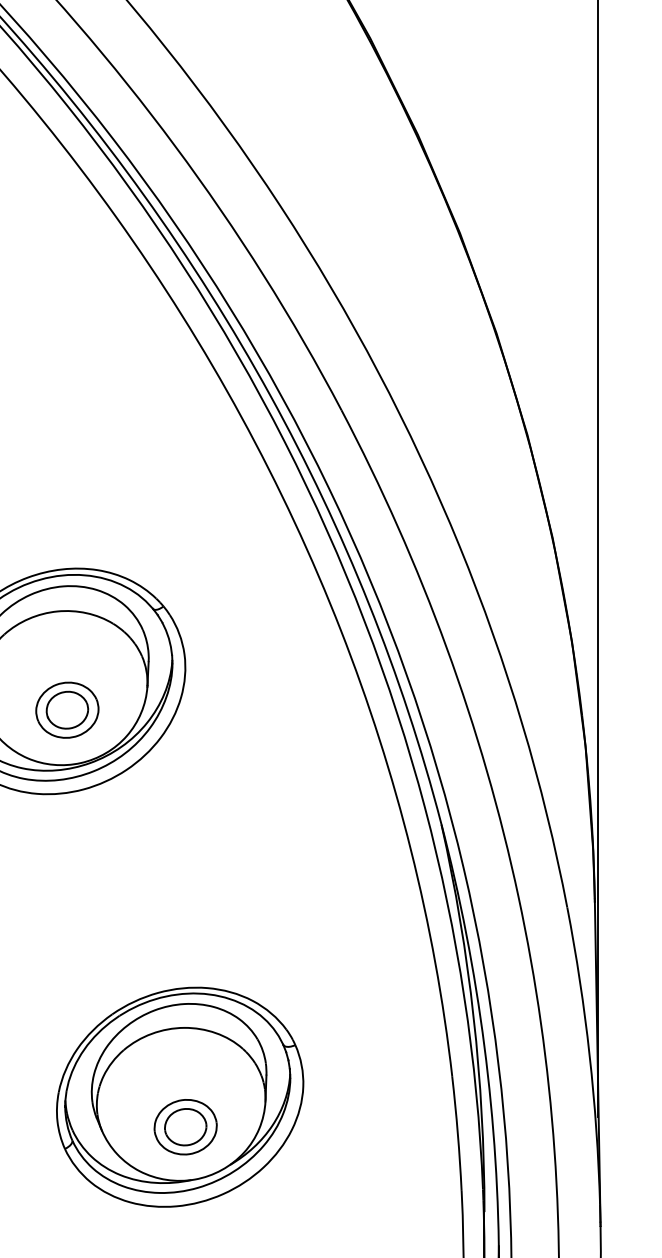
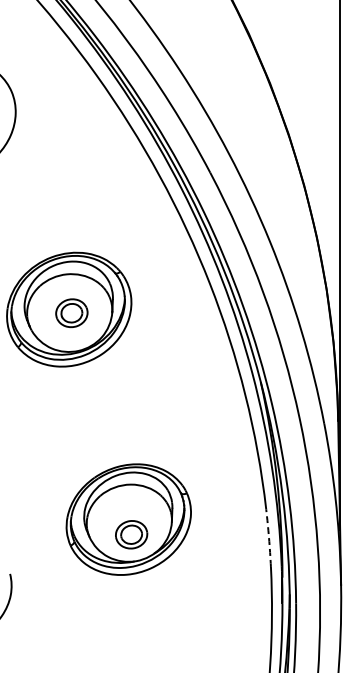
part: (66, 710) -> (71, 313), moved
arc: (458, 1134) -> (269, 538), solid -> dashed

